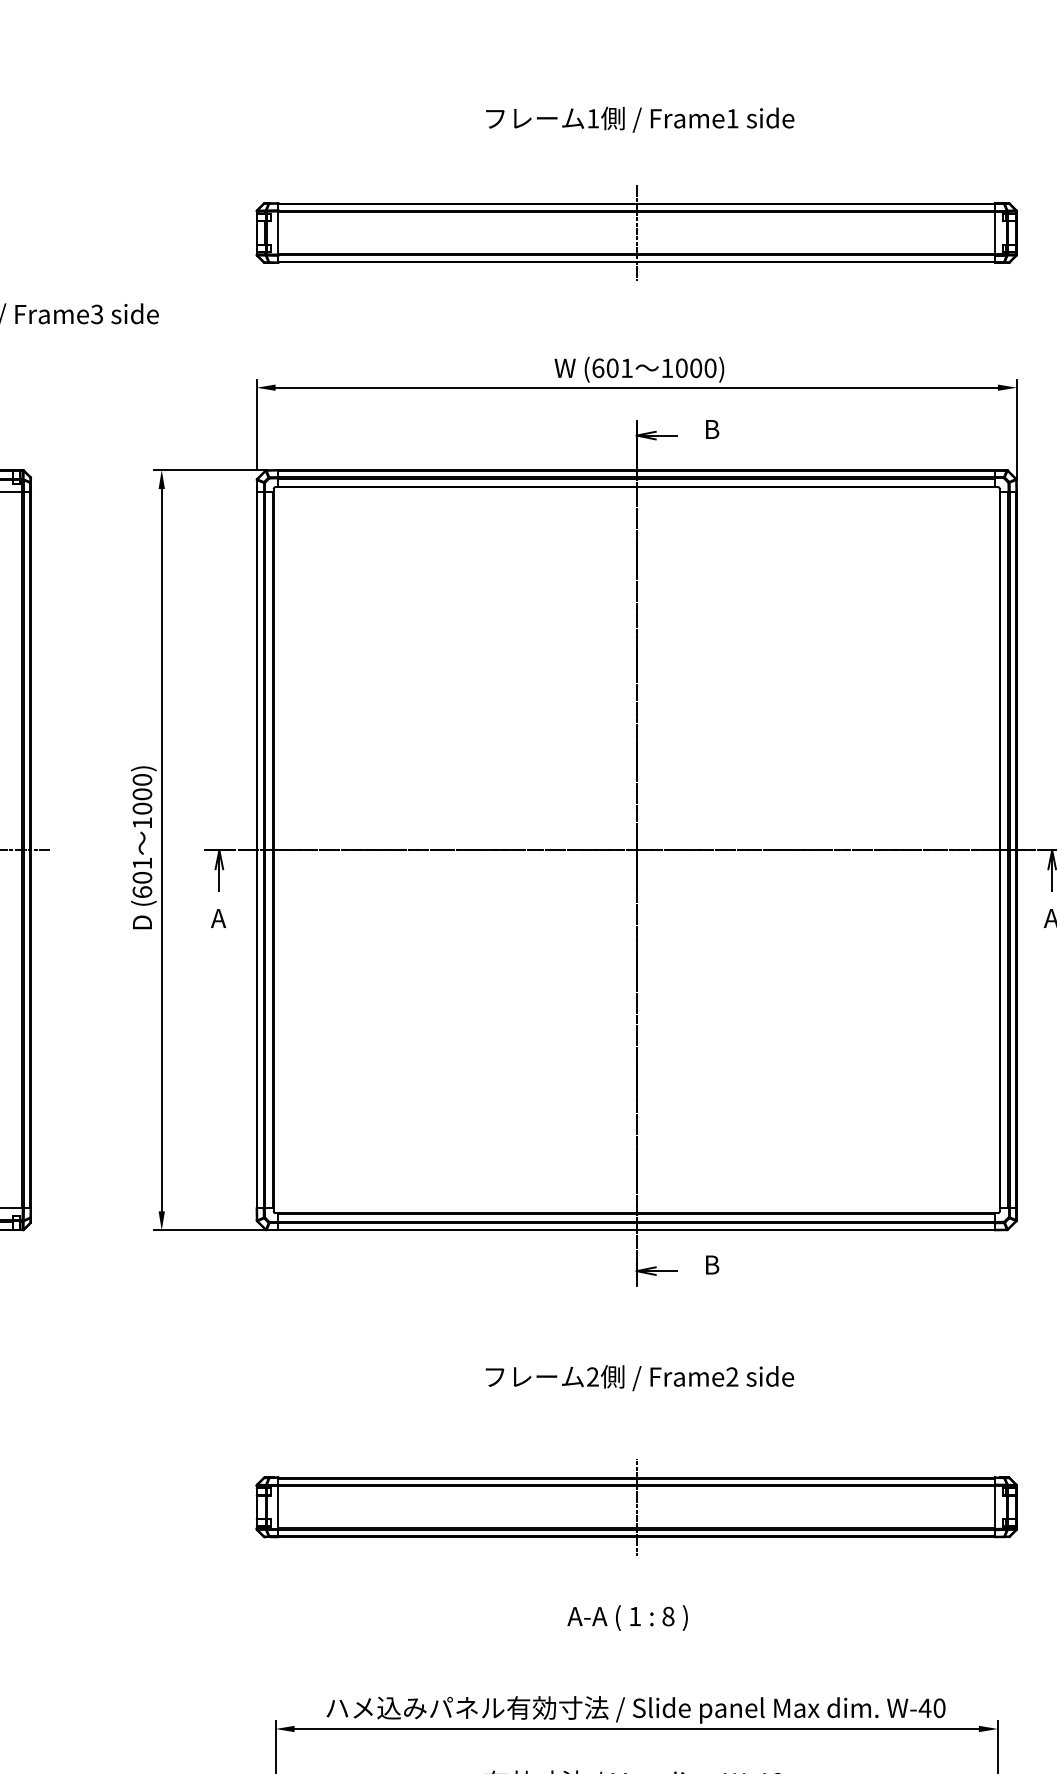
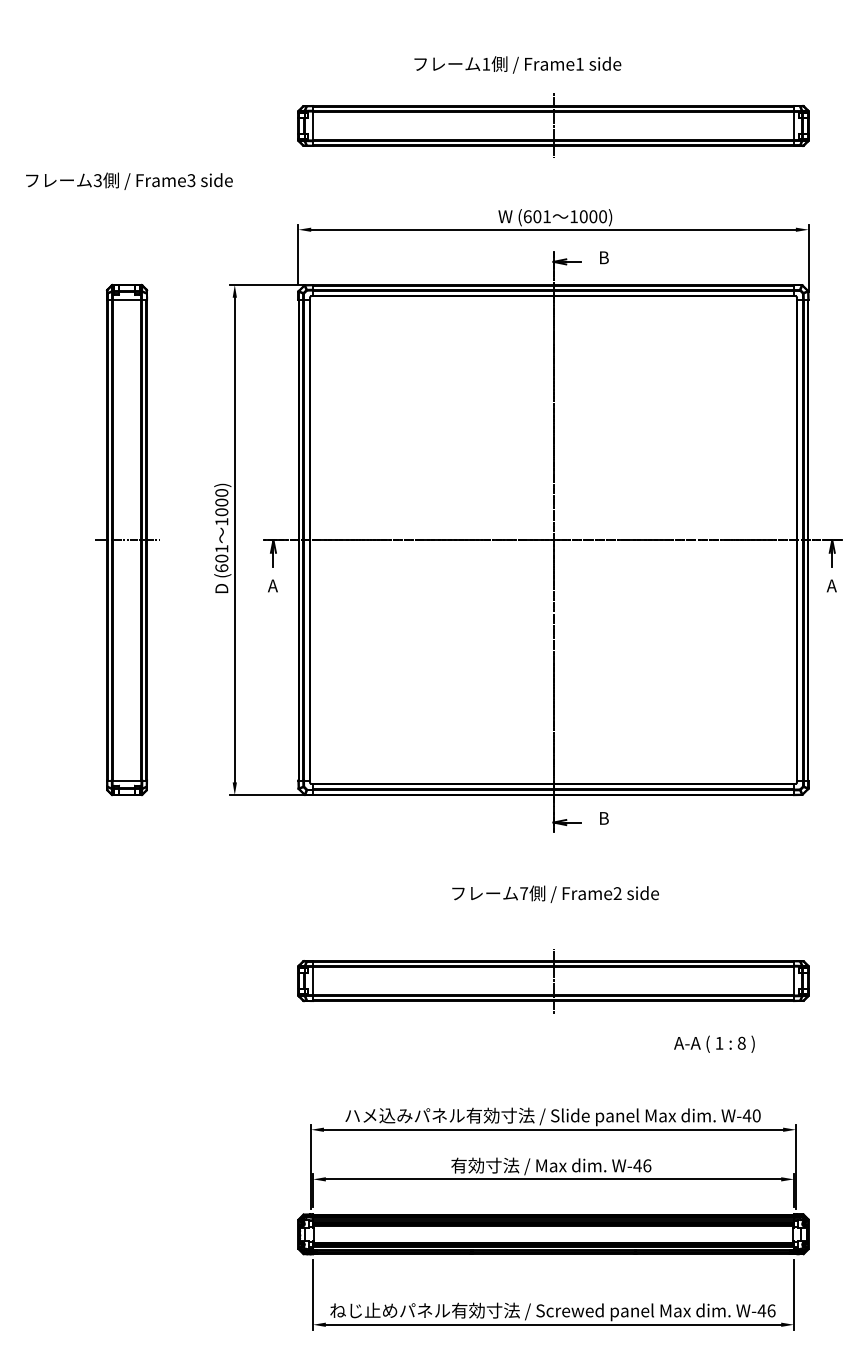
text: (639, 119) -> (517, 64), moved
text: (593, 1376) -> (524, 893), 2 -> 7
text: (627, 1616) -> (714, 1043), moved

